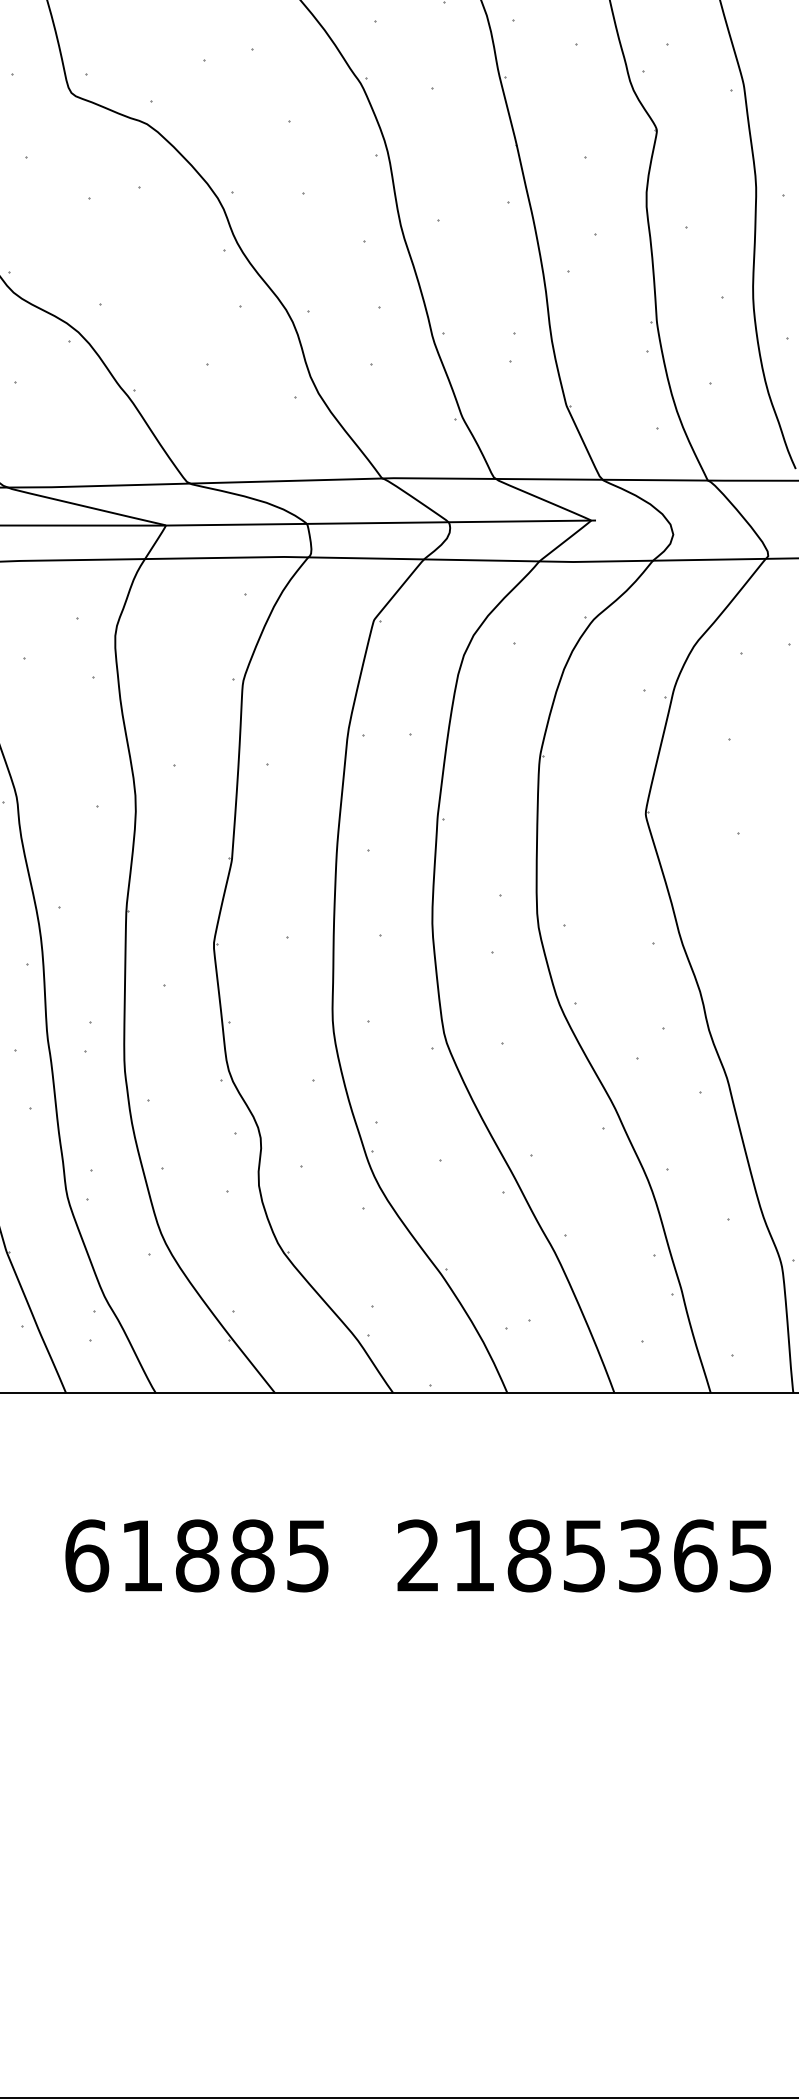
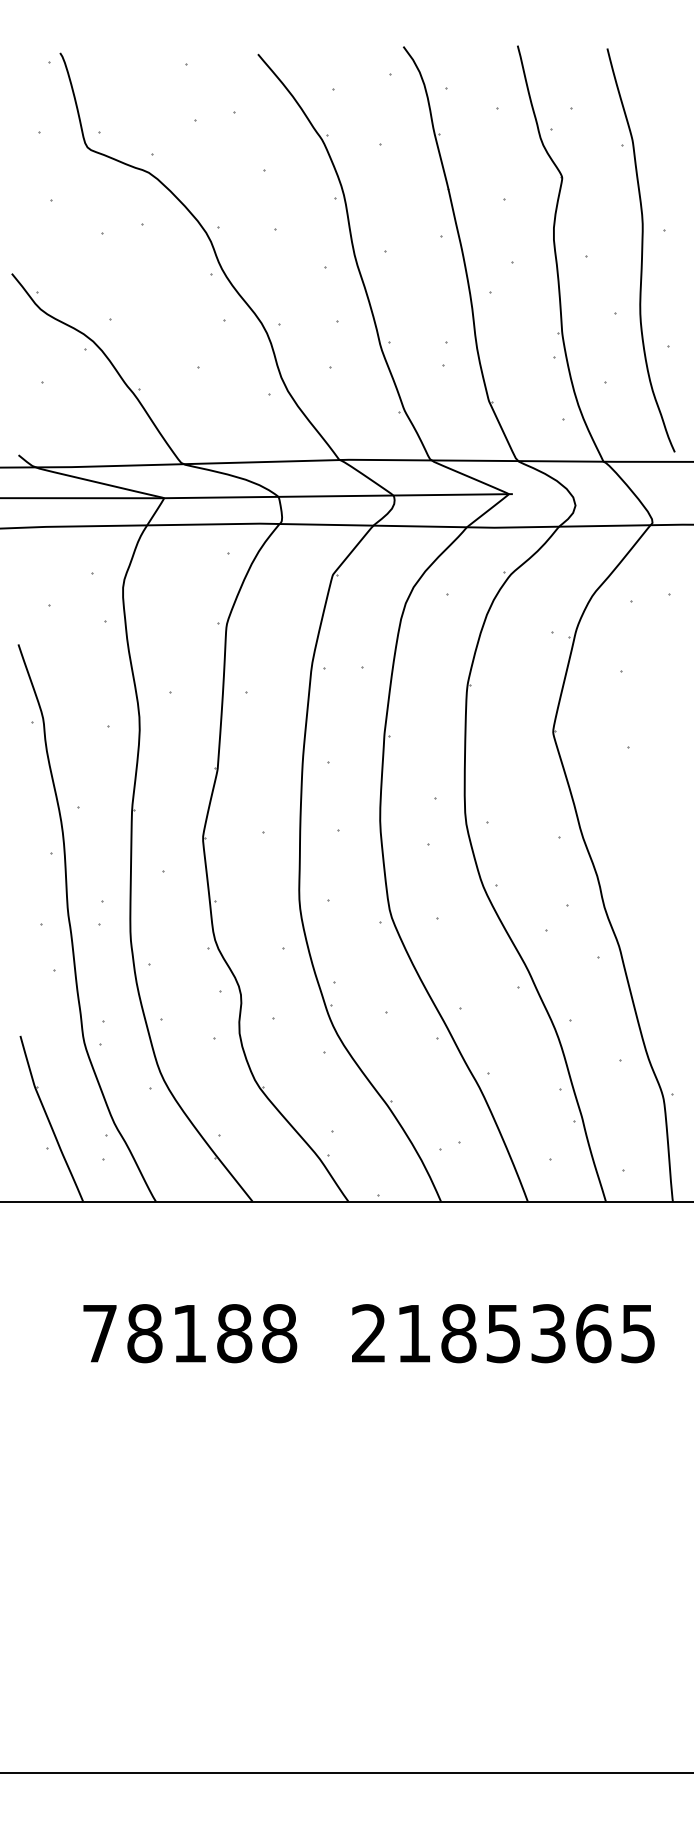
text: (197, 1555) -> (189, 1333), 61885 -> 78188

